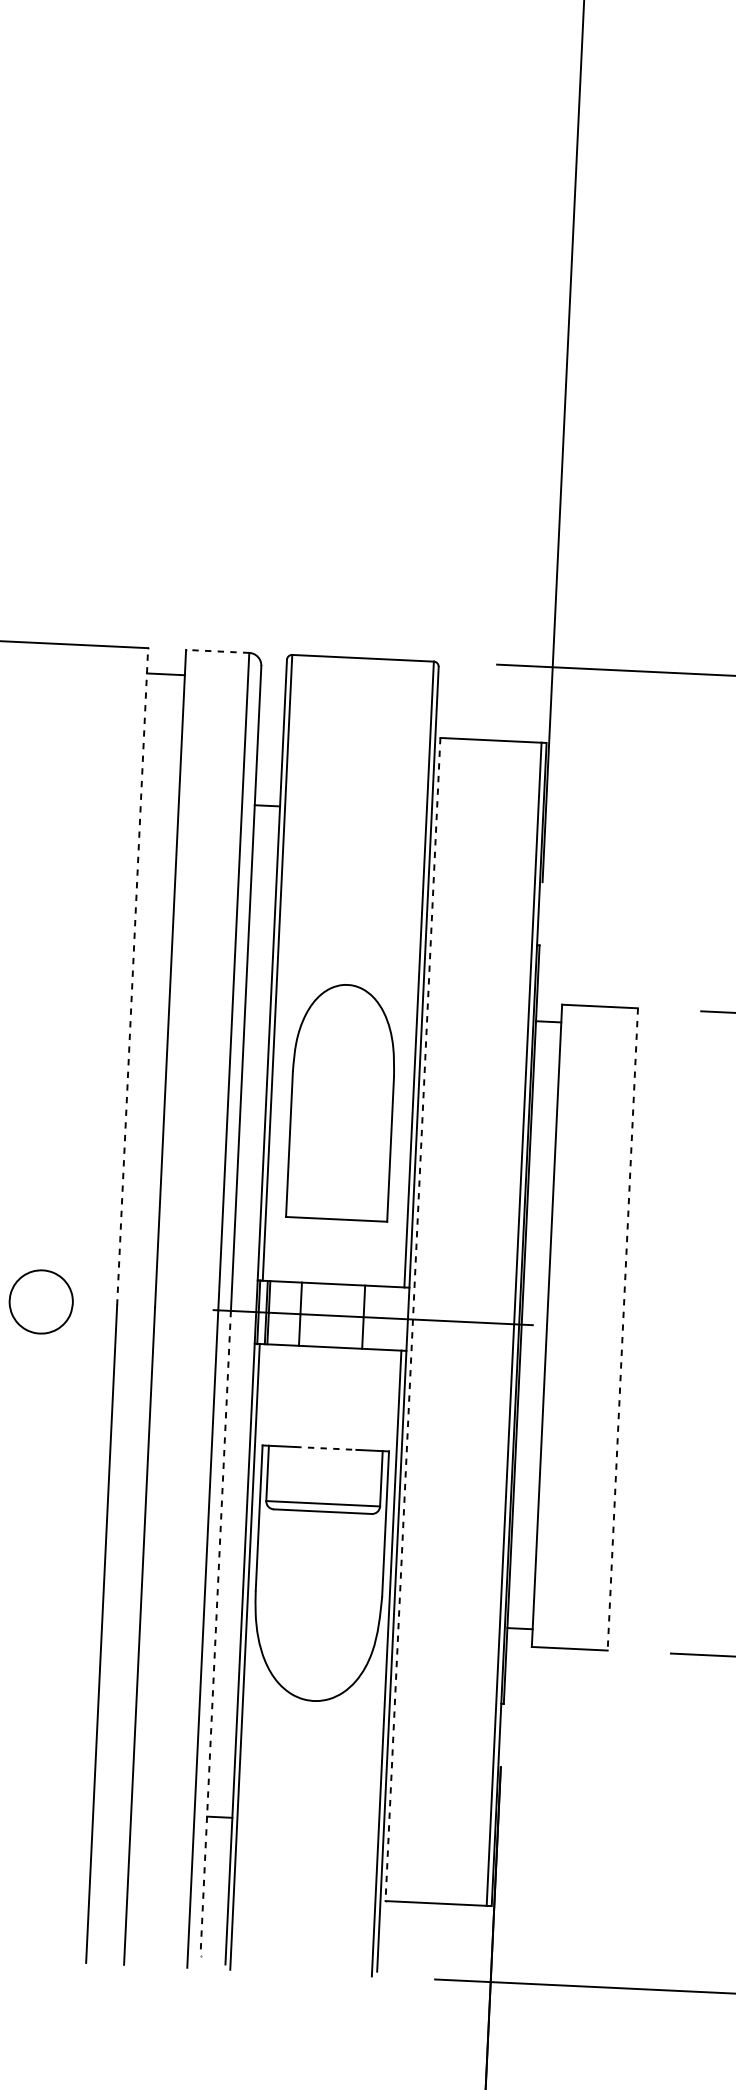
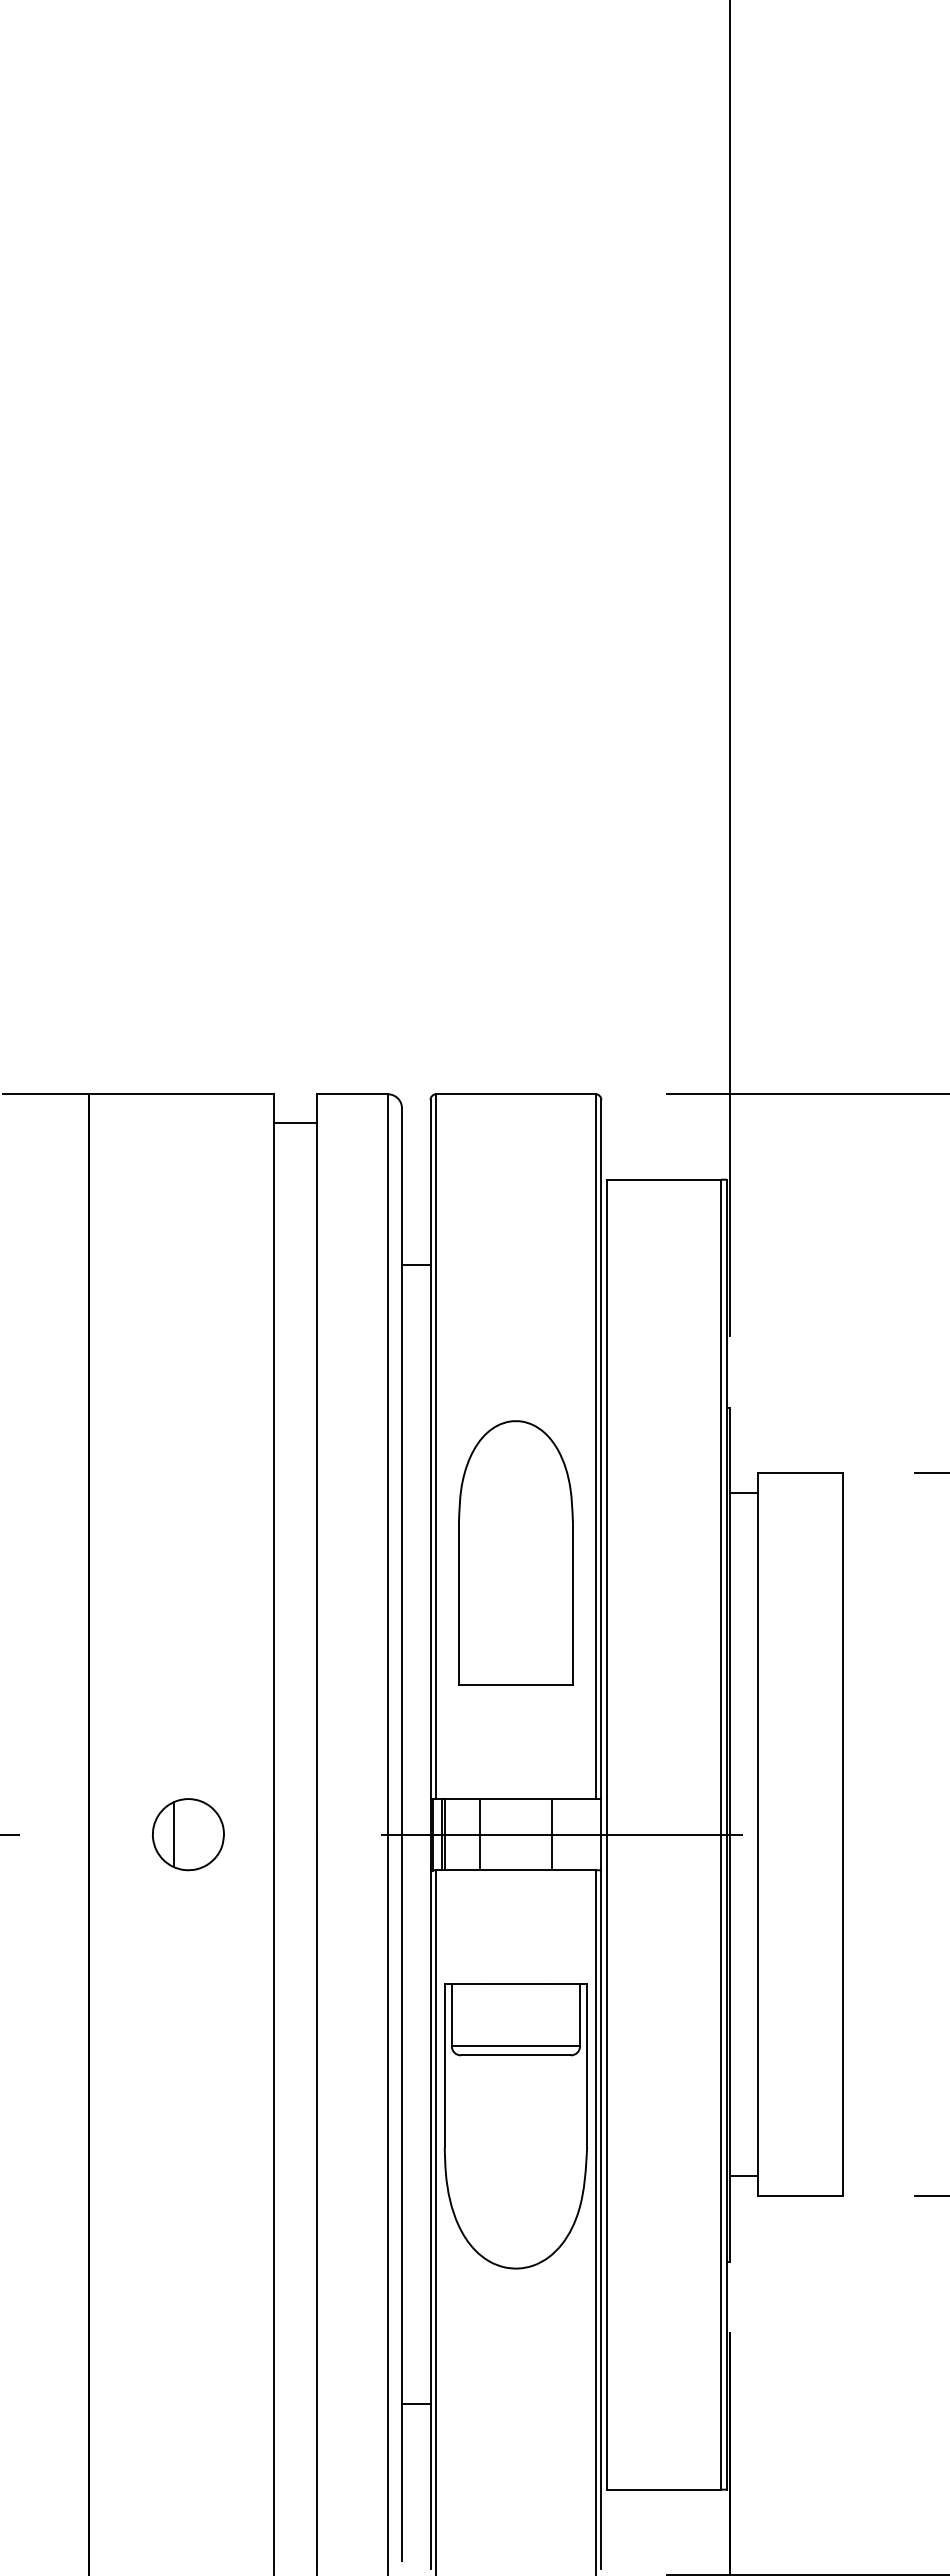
line: (217, 651) -> (352, 1094), dashed -> solid
line: (132, 975) -> (273, 1463), dashed -> solid
part: (341, 1101) -> (515, 1552), moved
line: (28, 1301) -> (174, 1834), added
line: (413, 1319) -> (607, 1834), dashed -> solid
line: (622, 1329) -> (843, 1834), dashed -> solid
line: (326, 1448) -> (516, 1984), dashed -> solid
line: (216, 1634) -> (402, 2198), dashed -> solid

